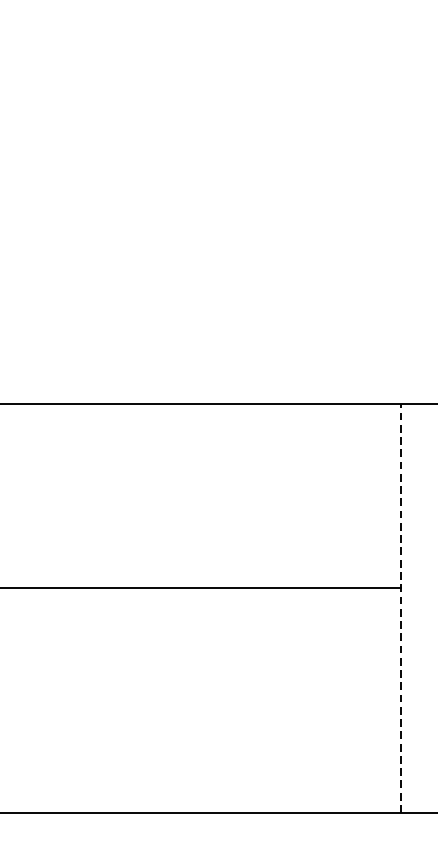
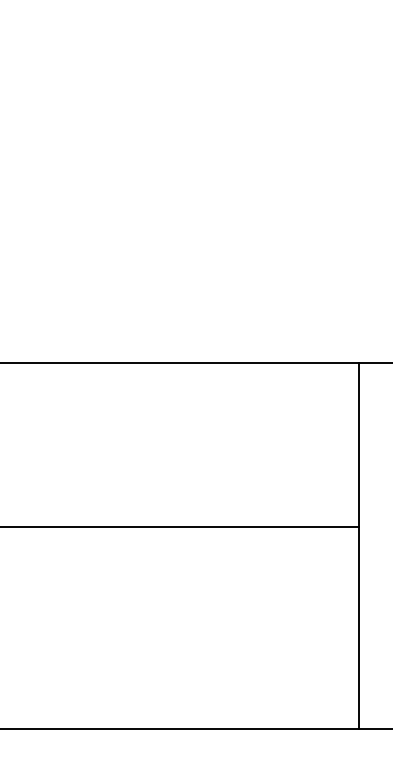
line: (400, 608) -> (359, 545), dashed -> solid

